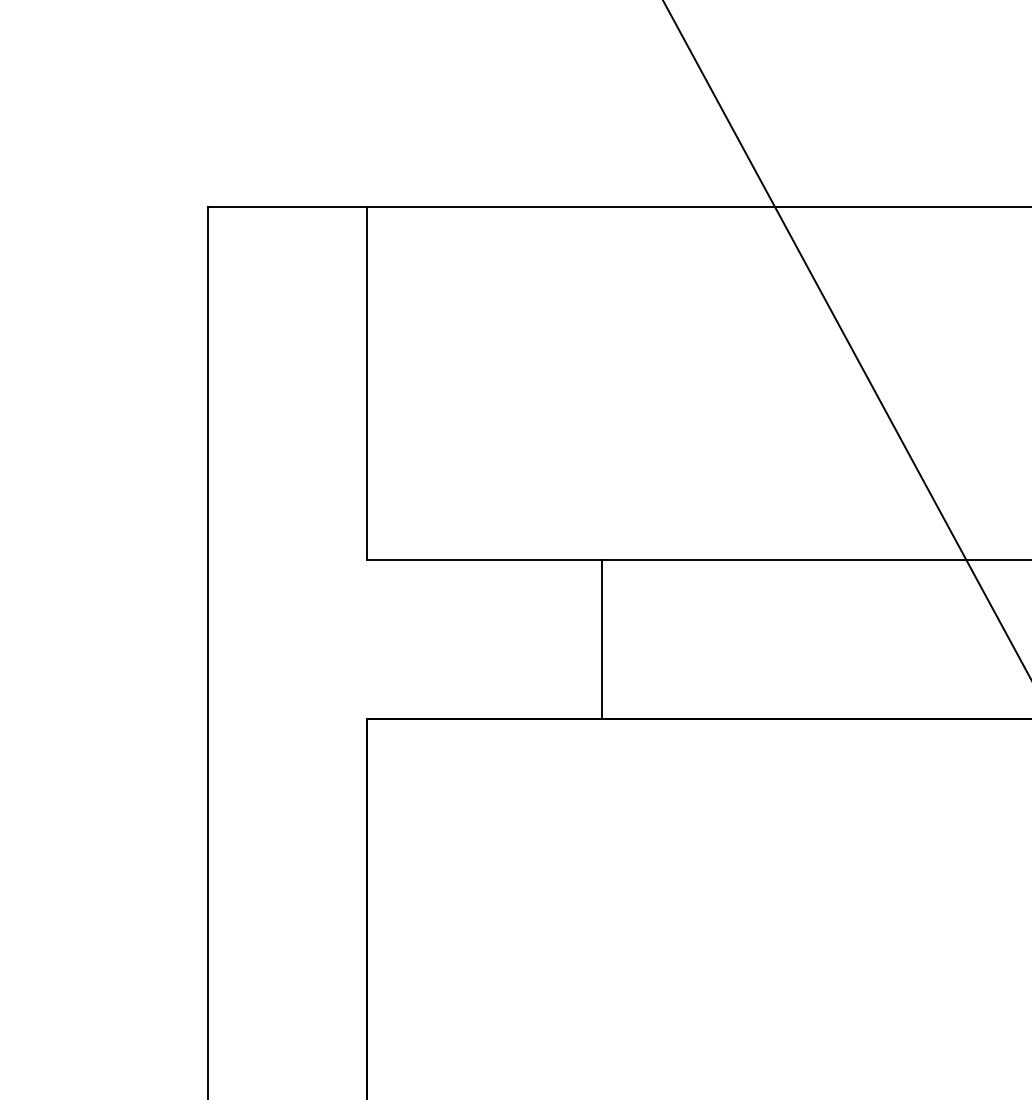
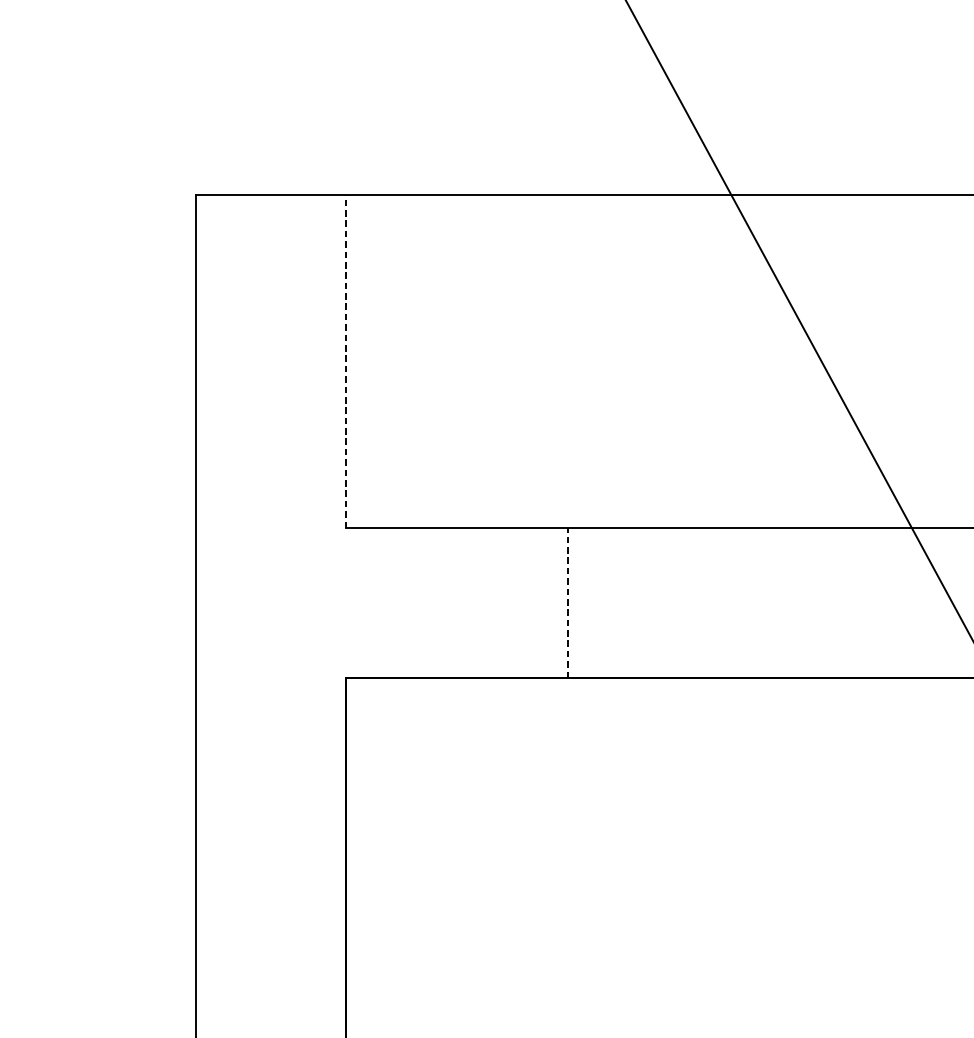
line: (366, 382) -> (345, 360), solid -> dashed
line: (601, 639) -> (567, 603), solid -> dashed

